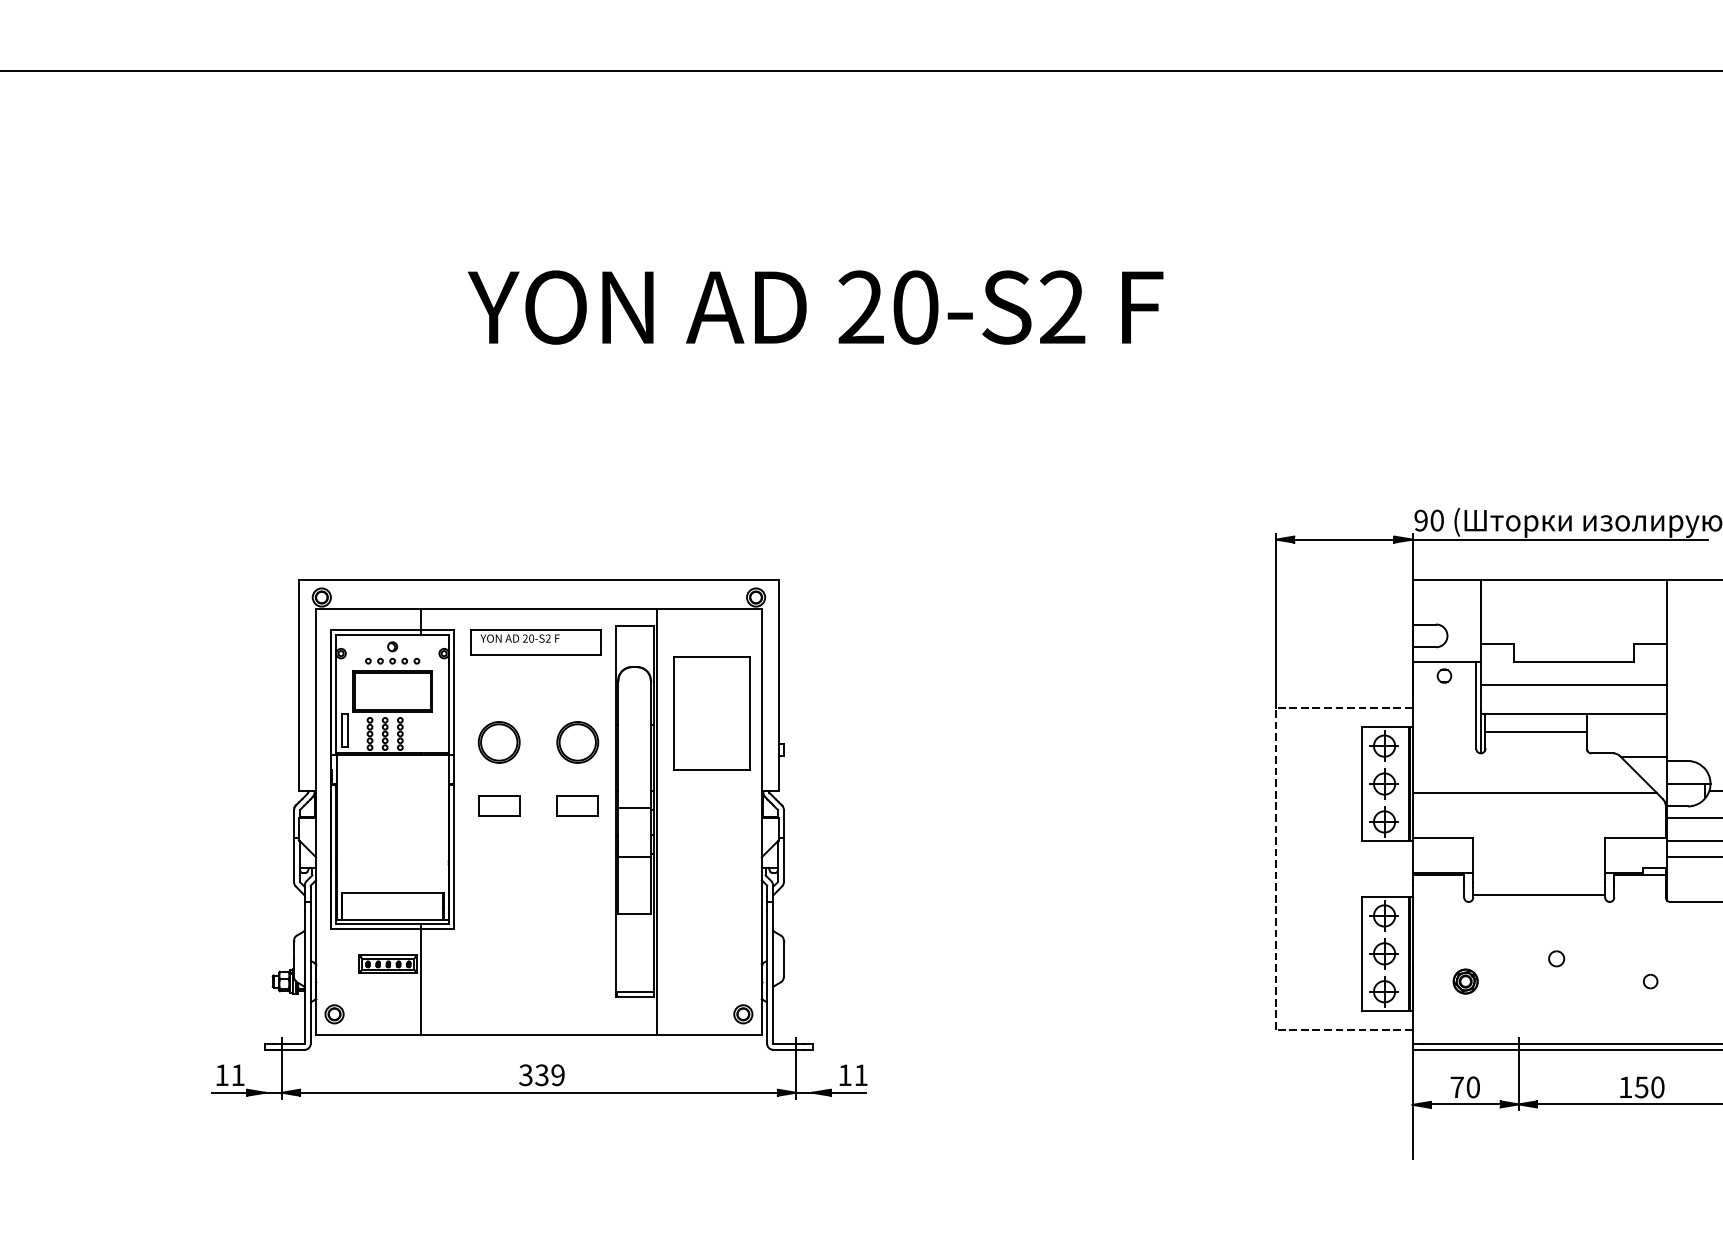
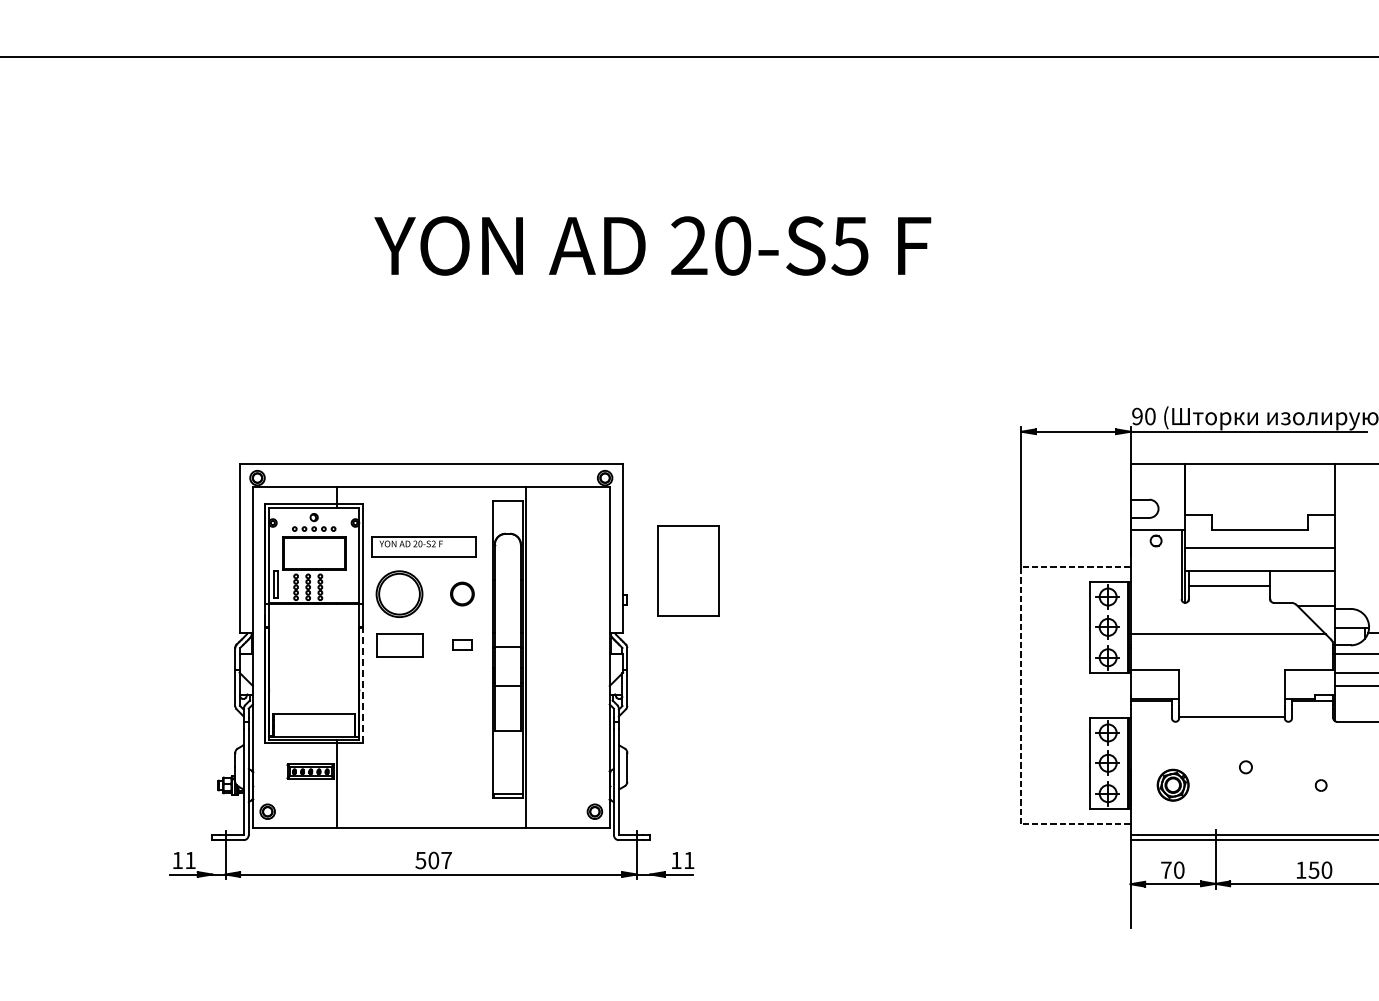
text: (1061, 306) -> (849, 245), 20-S2 -> 20-S5
part: (535, 641) -> (423, 546), moved
part: (711, 712) -> (688, 570), moved
part: (499, 741) -> (399, 593), size x1.4
part: (577, 741) -> (462, 593), size x0.7
part: (499, 805) -> (399, 644), size x1.4
part: (577, 805) -> (462, 644), size x0.6
line: (454, 856) -> (363, 685), solid -> dashed
part: (1464, 981) -> (1172, 785), size x1.6
text: (541, 1075) -> (433, 860), 339 -> 507

